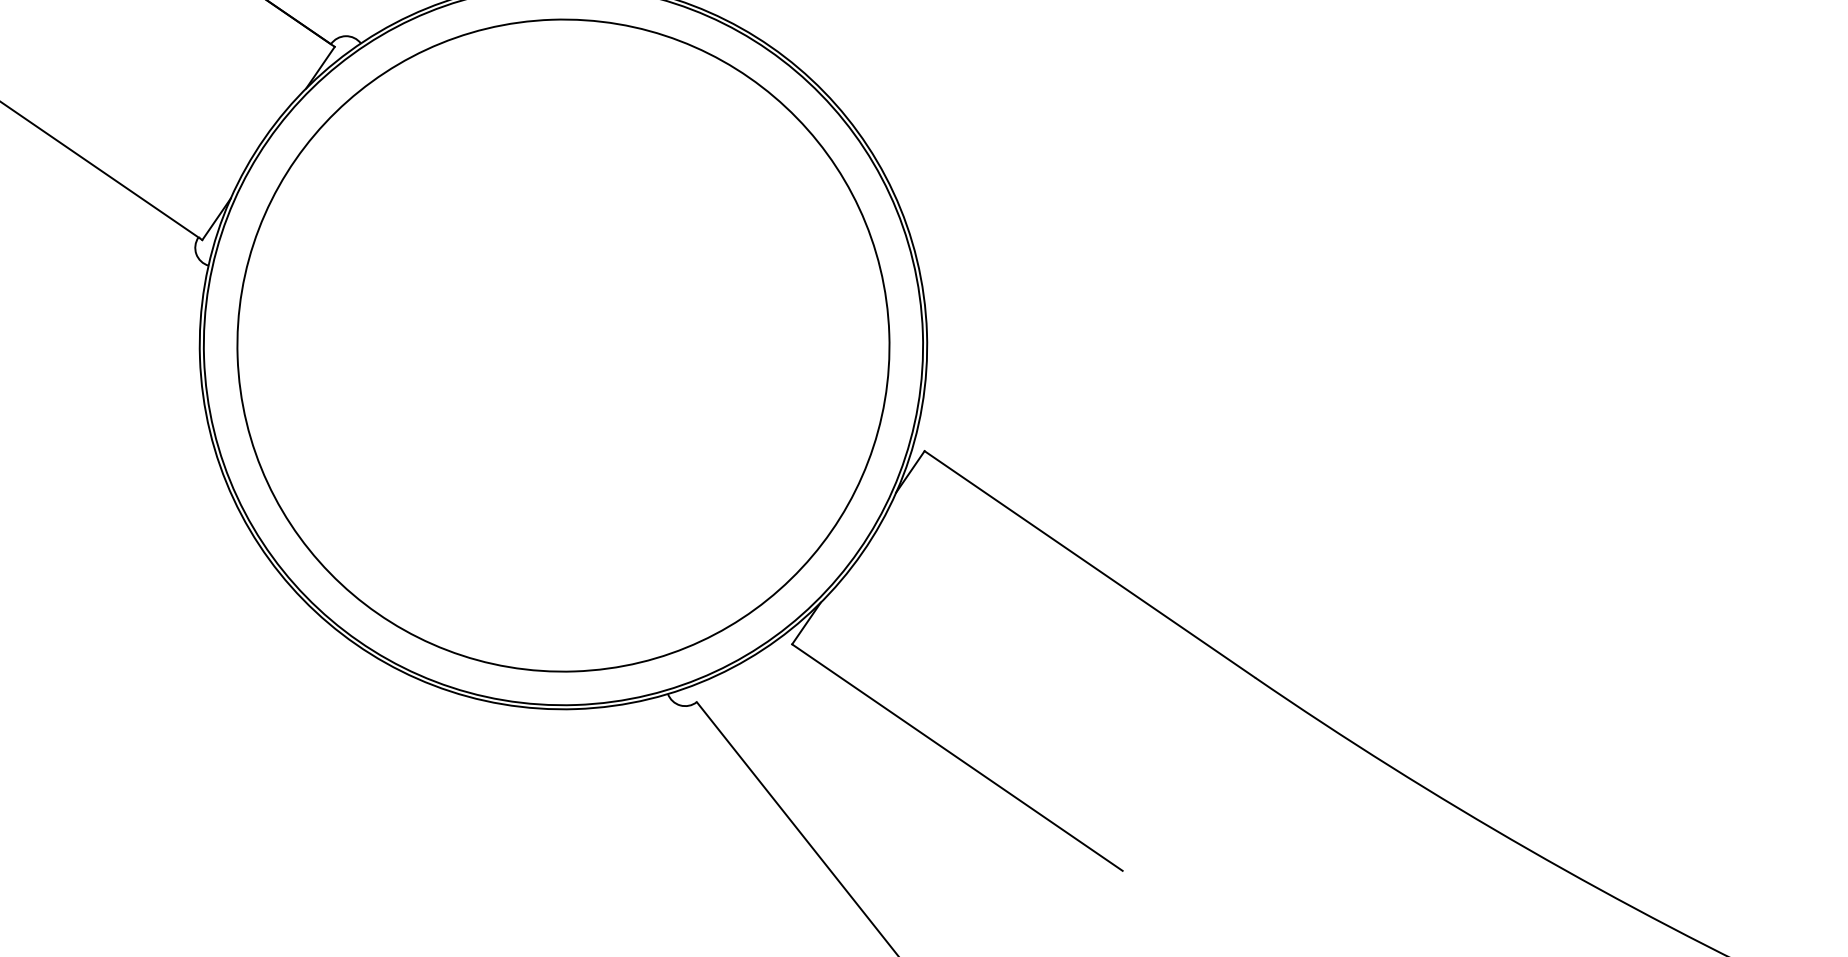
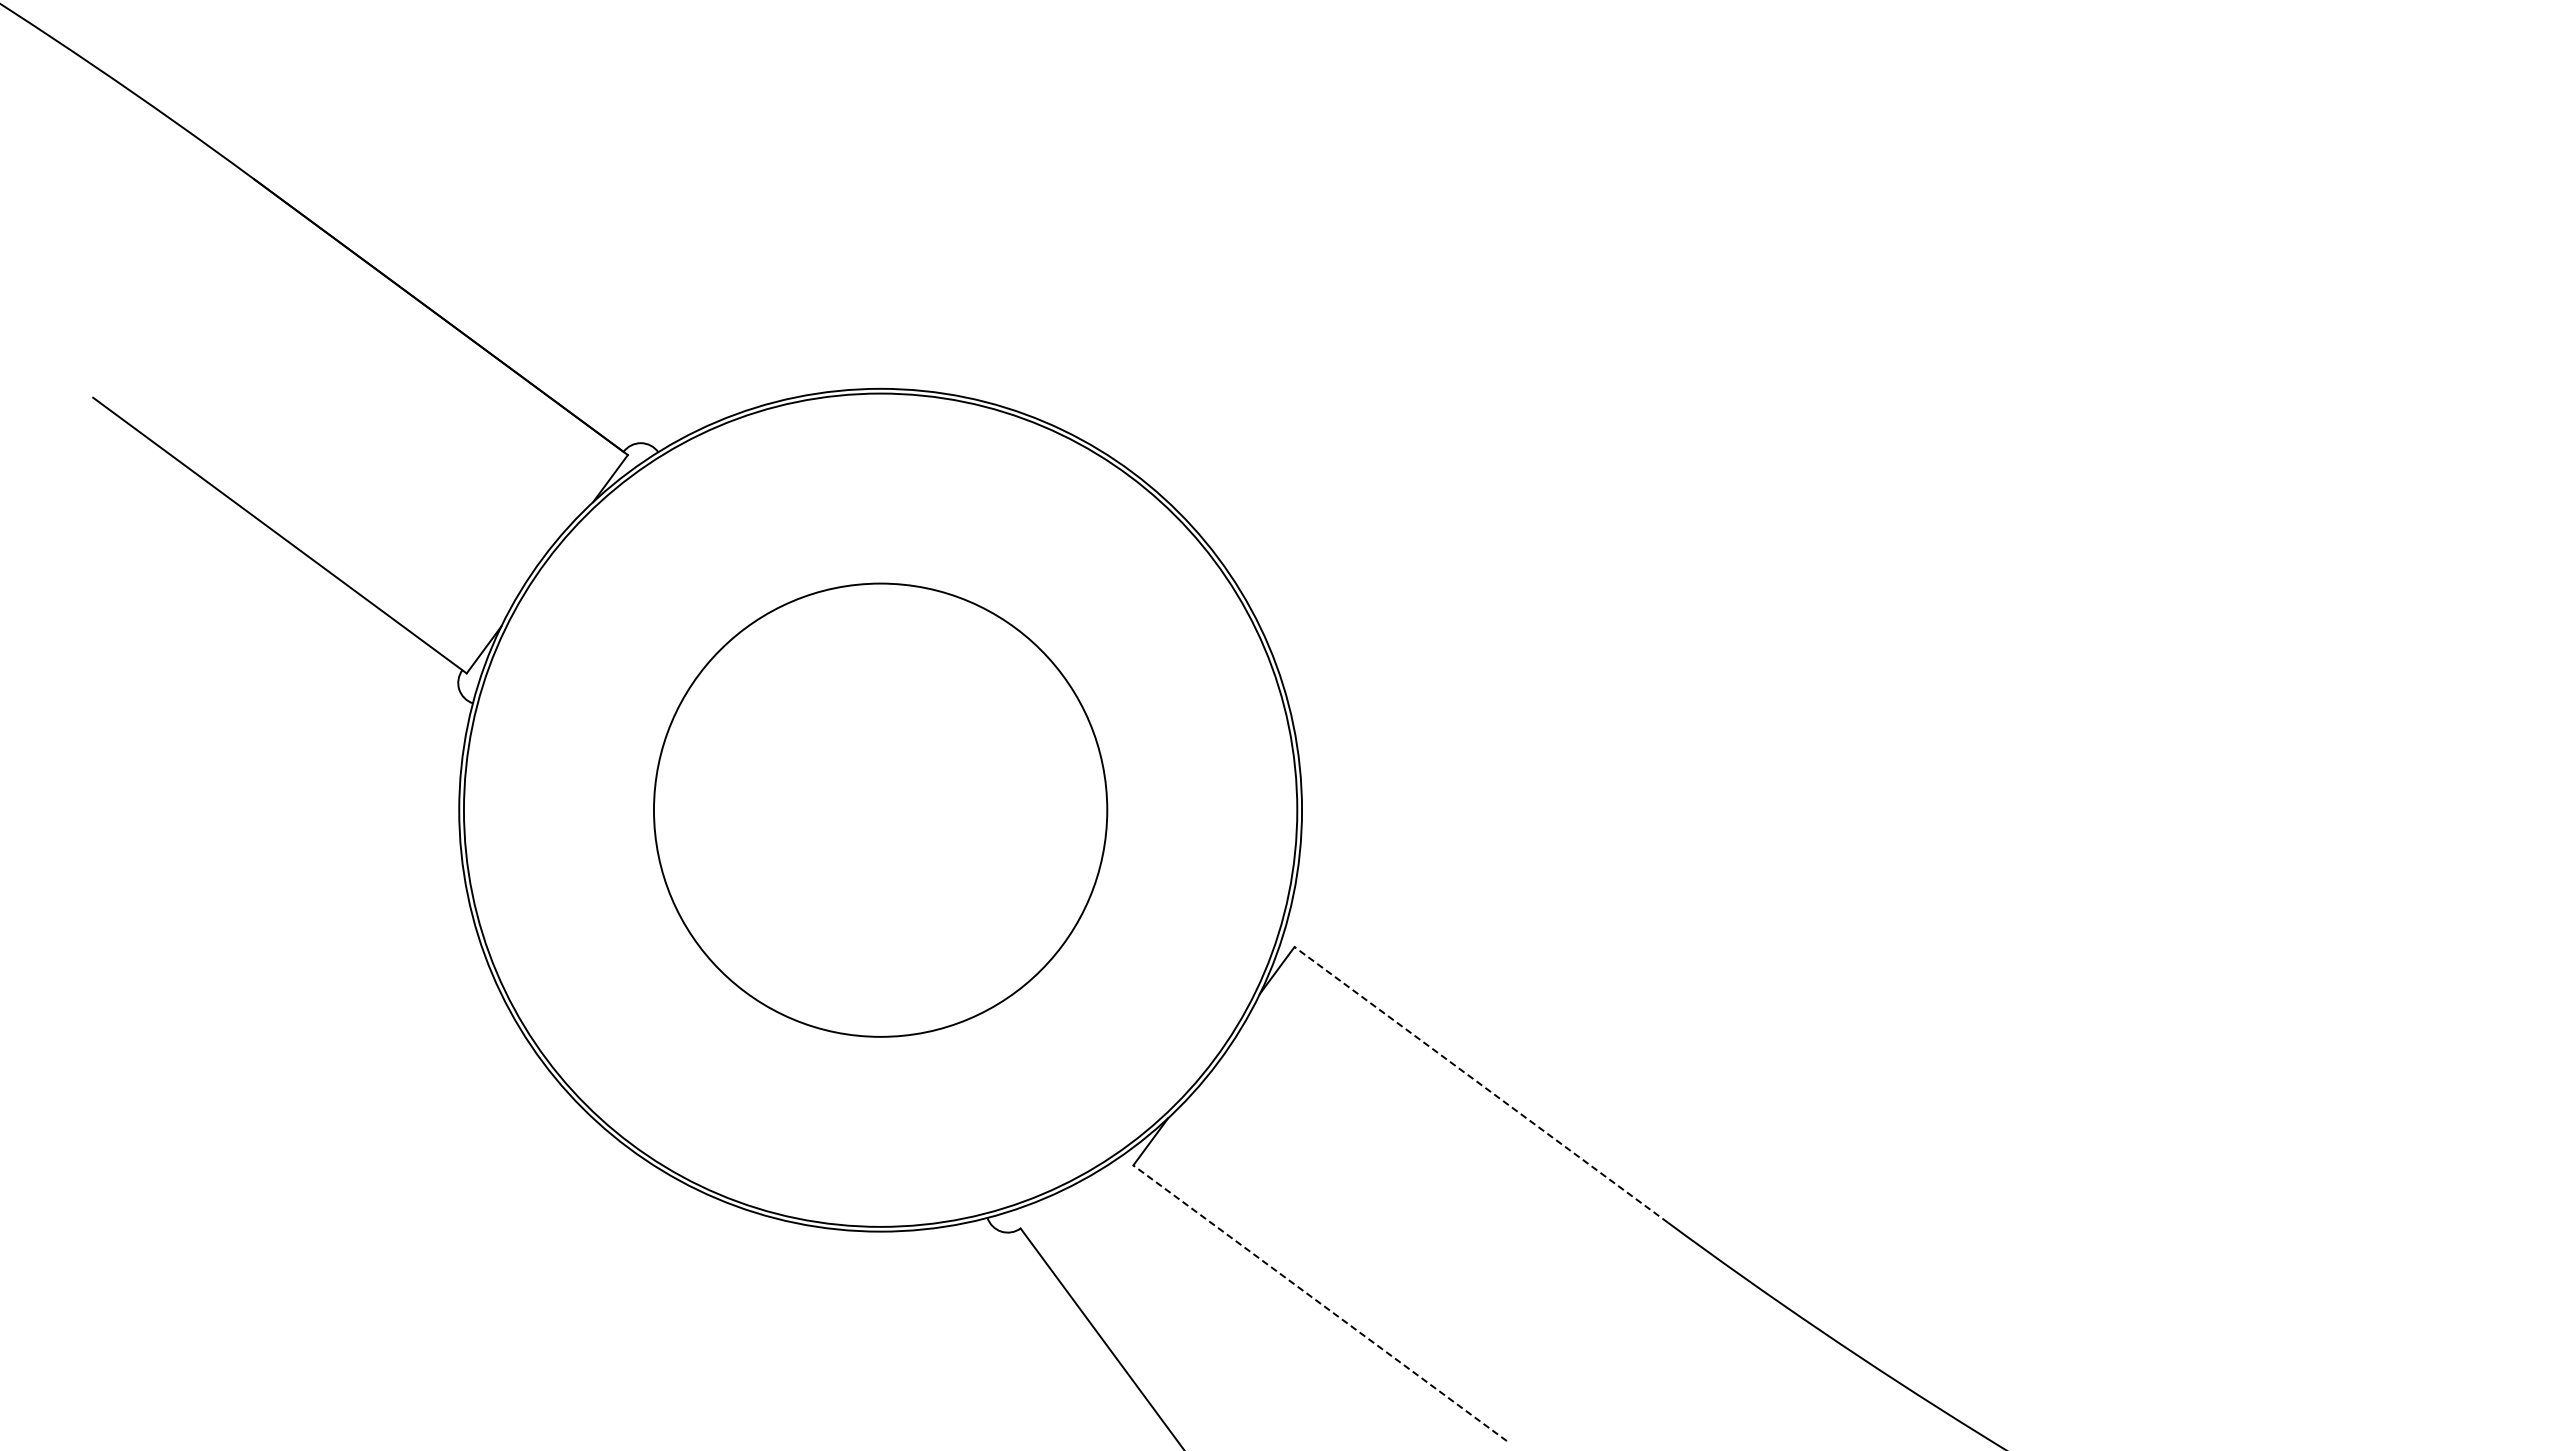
circle: (563, 344) -> (880, 809), size x0.6
line: (1089, 564) -> (1480, 1084), solid -> dashed
line: (956, 756) -> (1319, 1302), solid -> dashed

